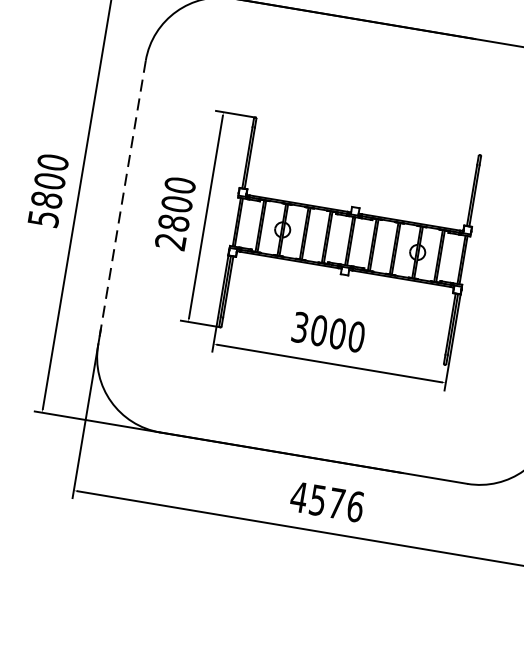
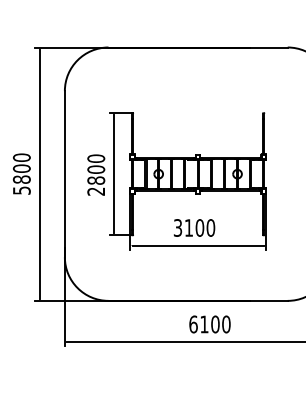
line: (121, 203) -> (64, 174), dashed -> solid
text: (318, 329) -> (188, 227), 3000 -> 3100
text: (326, 501) -> (209, 324), 4576 -> 6100

